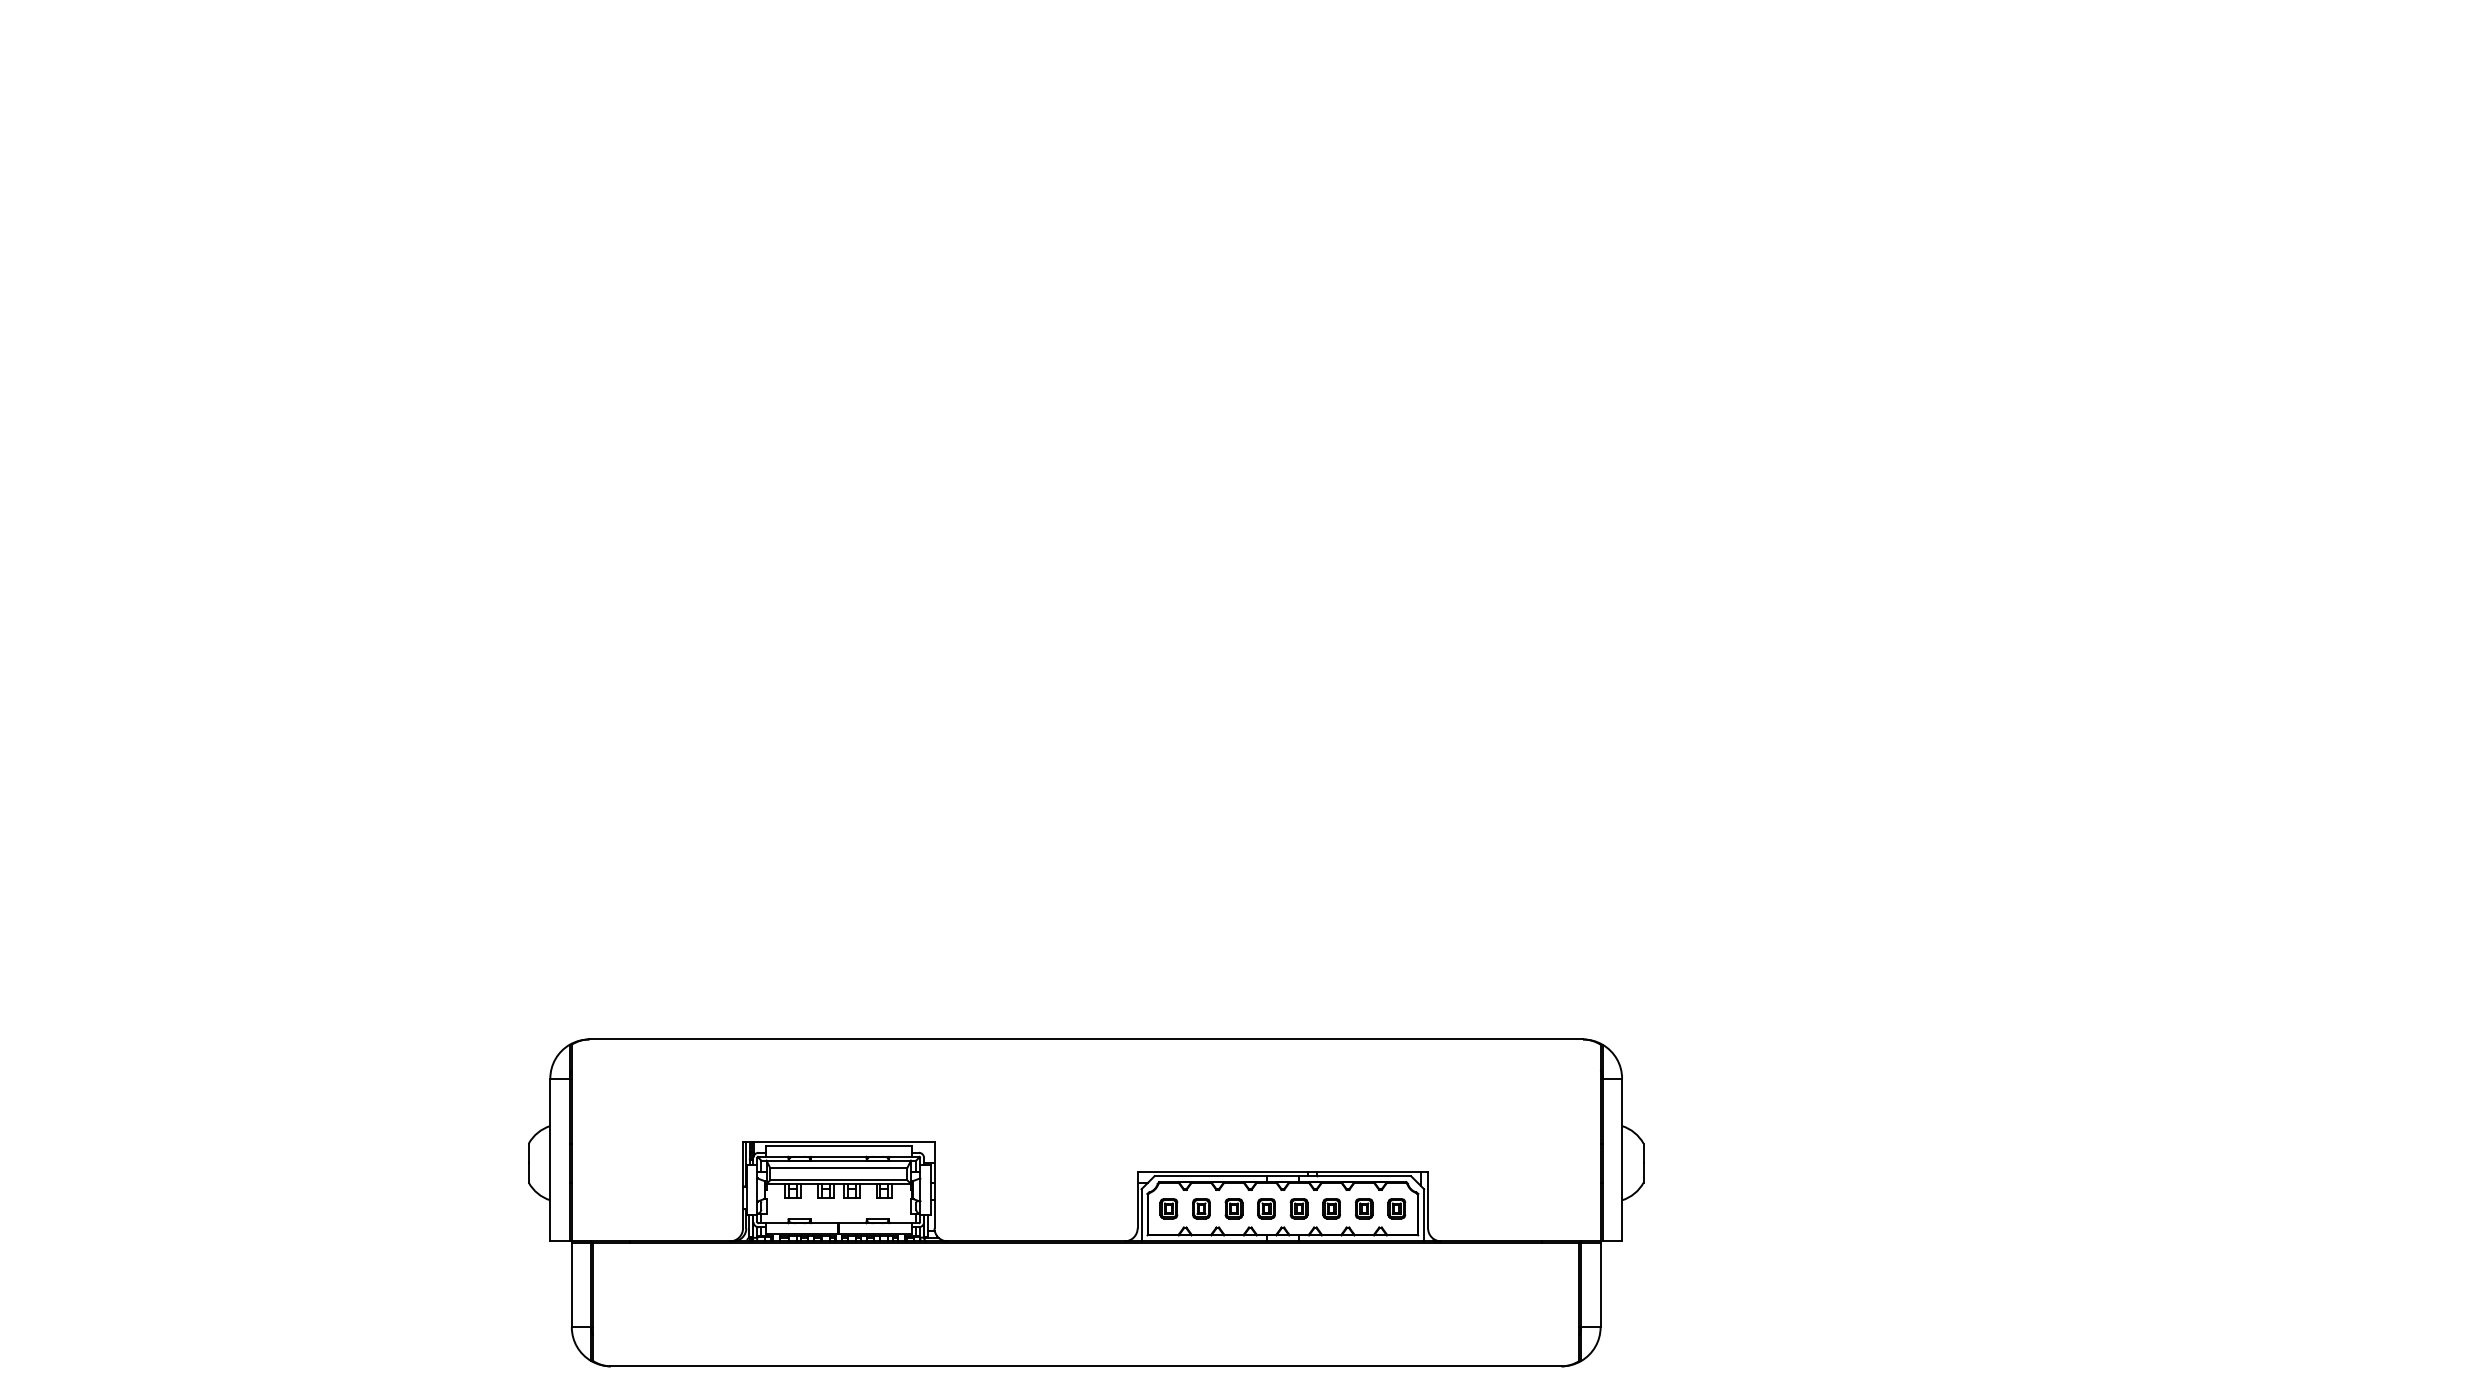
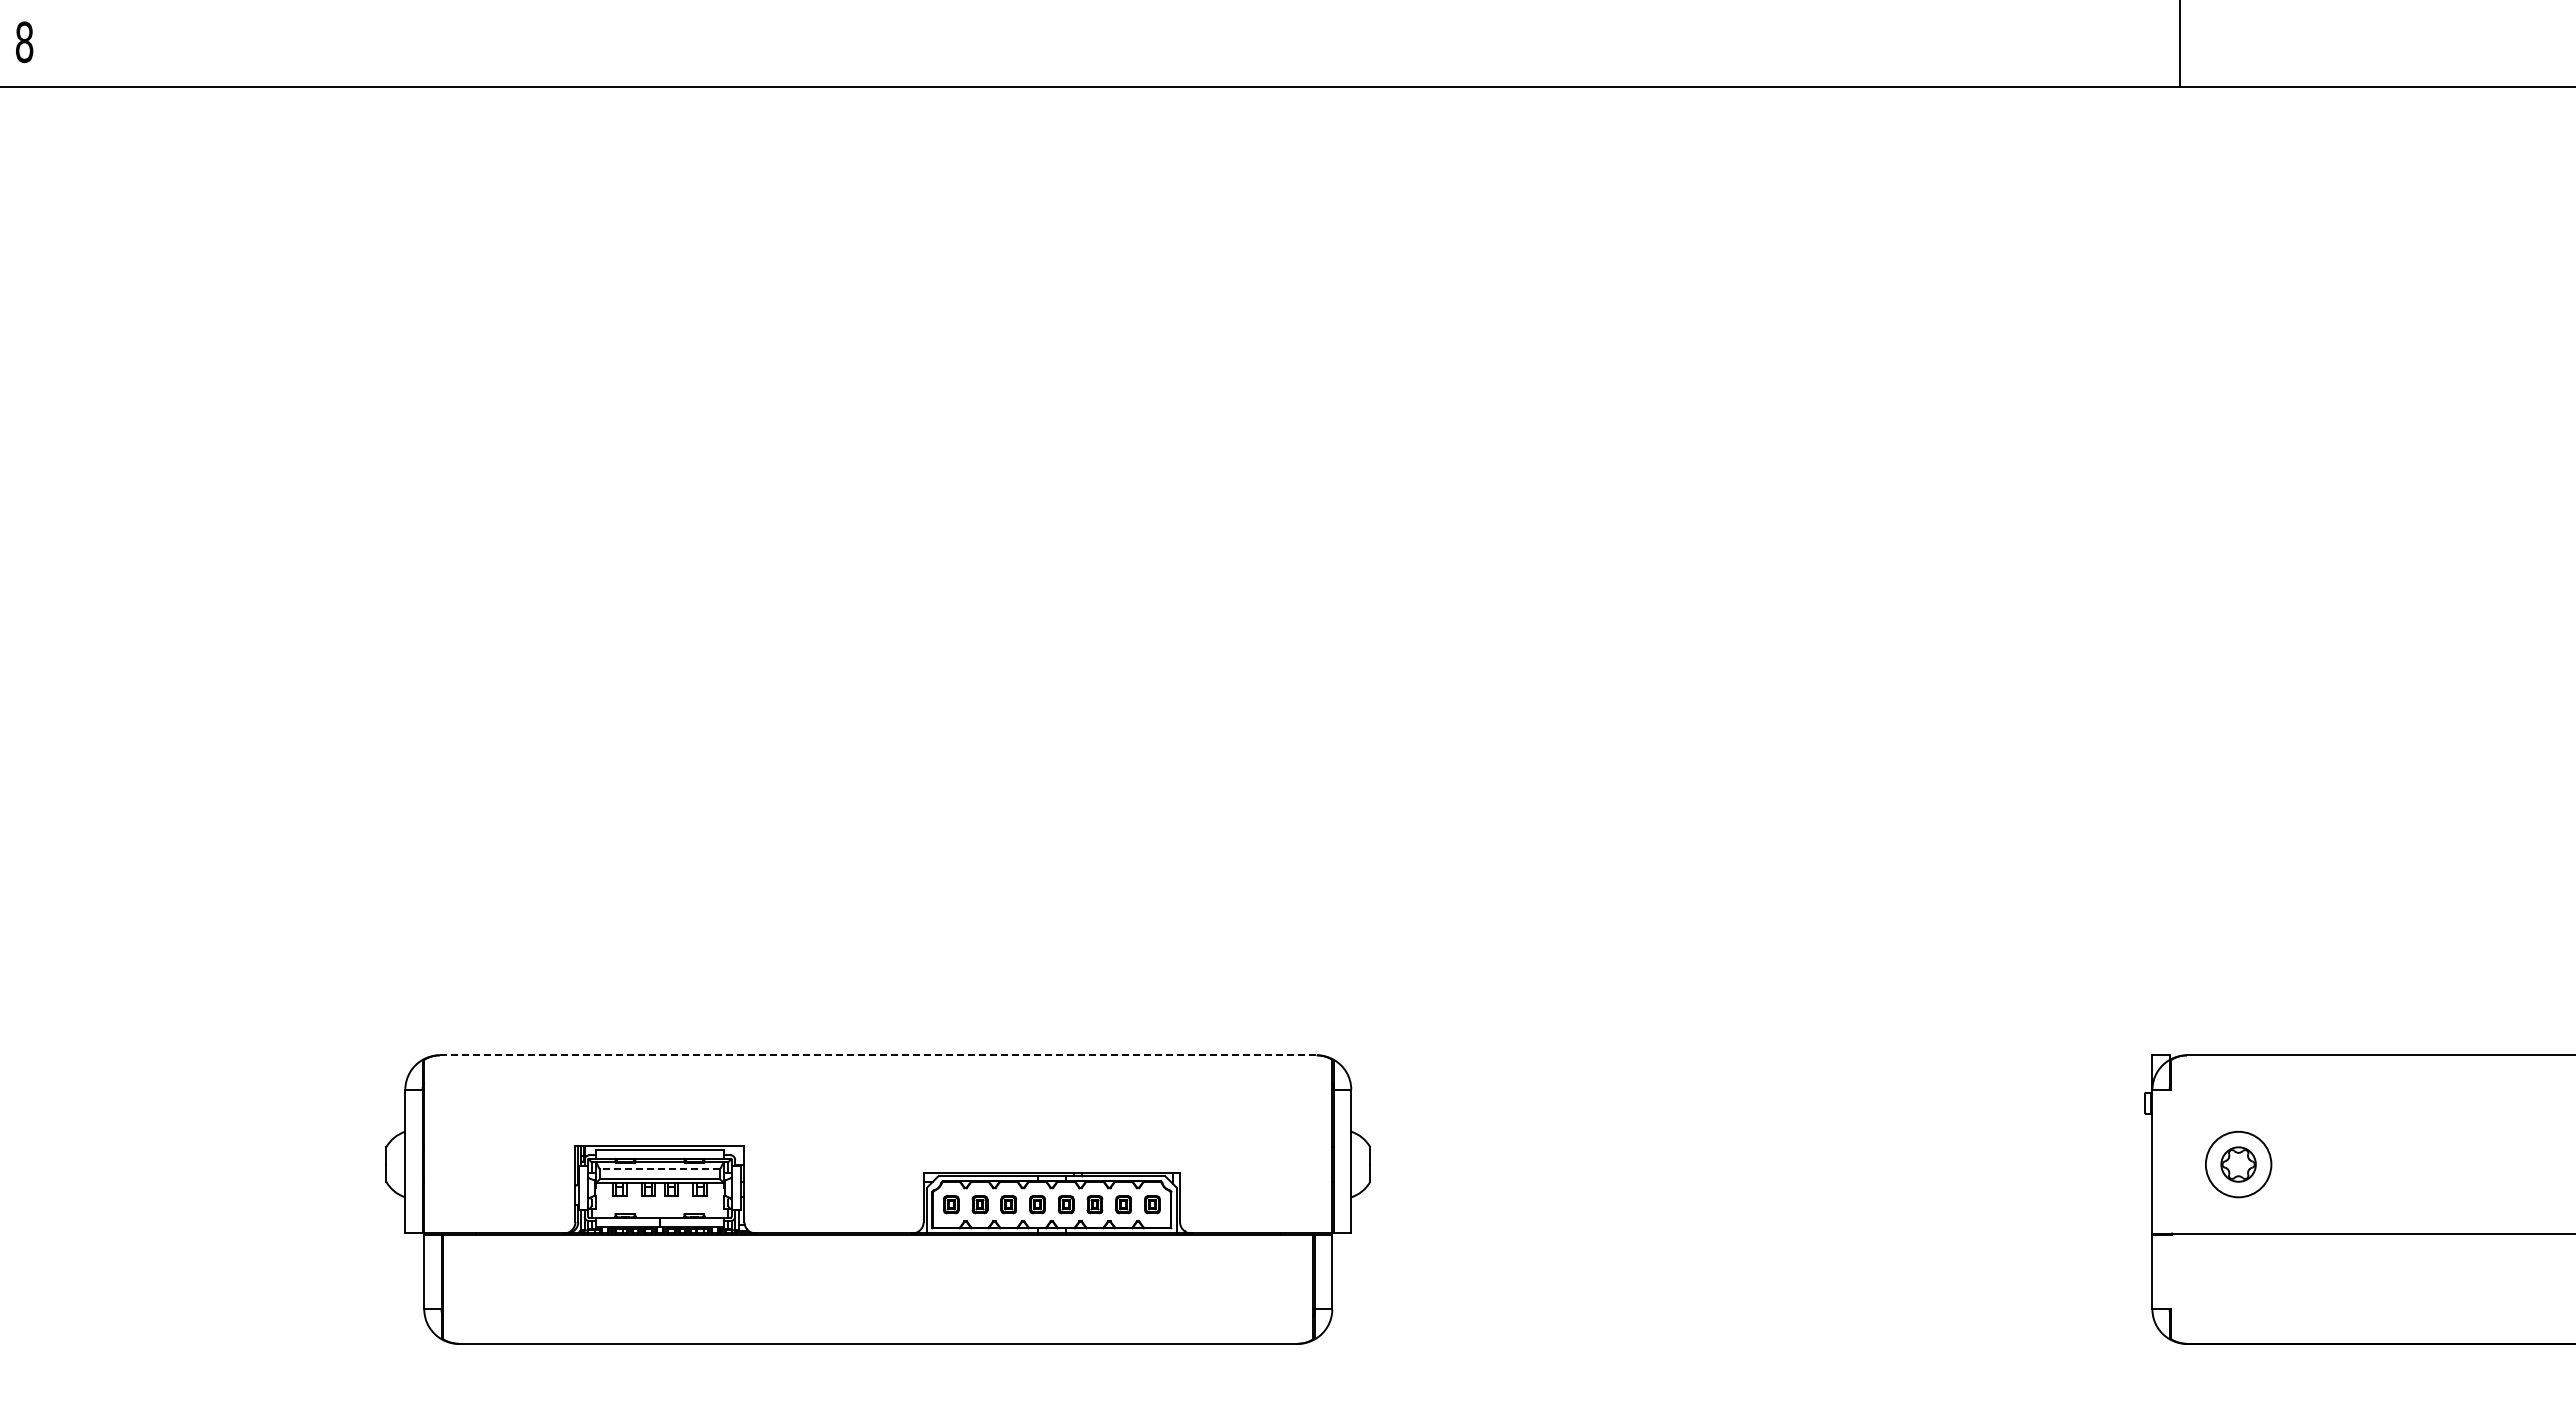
line: (1086, 1039) -> (878, 1055), solid -> dashed
line: (838, 1168) -> (659, 1169), solid -> dashed

